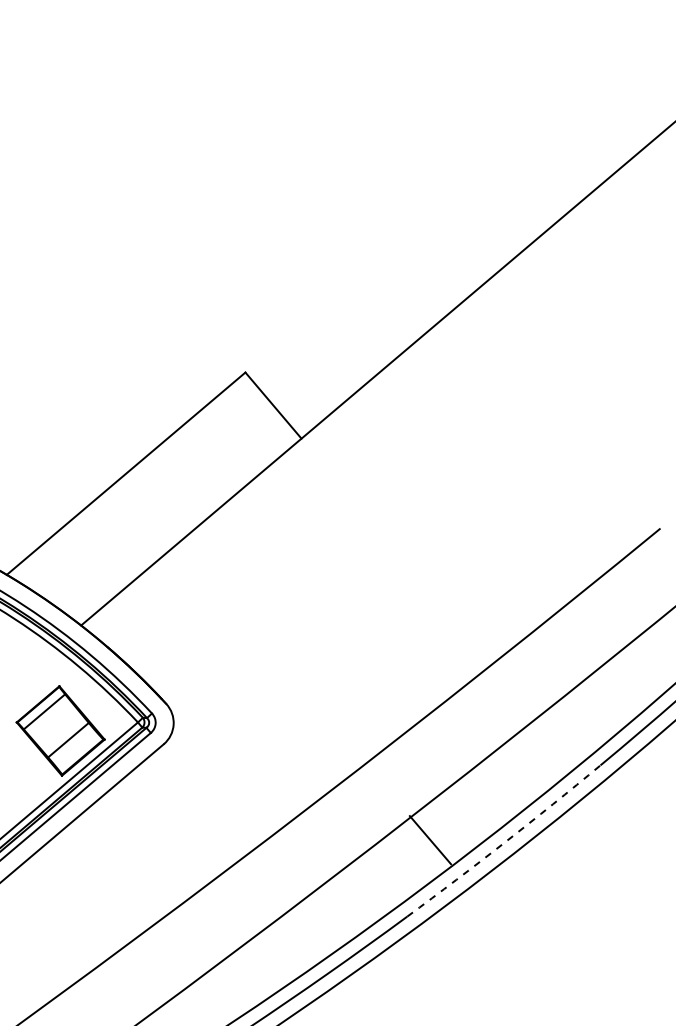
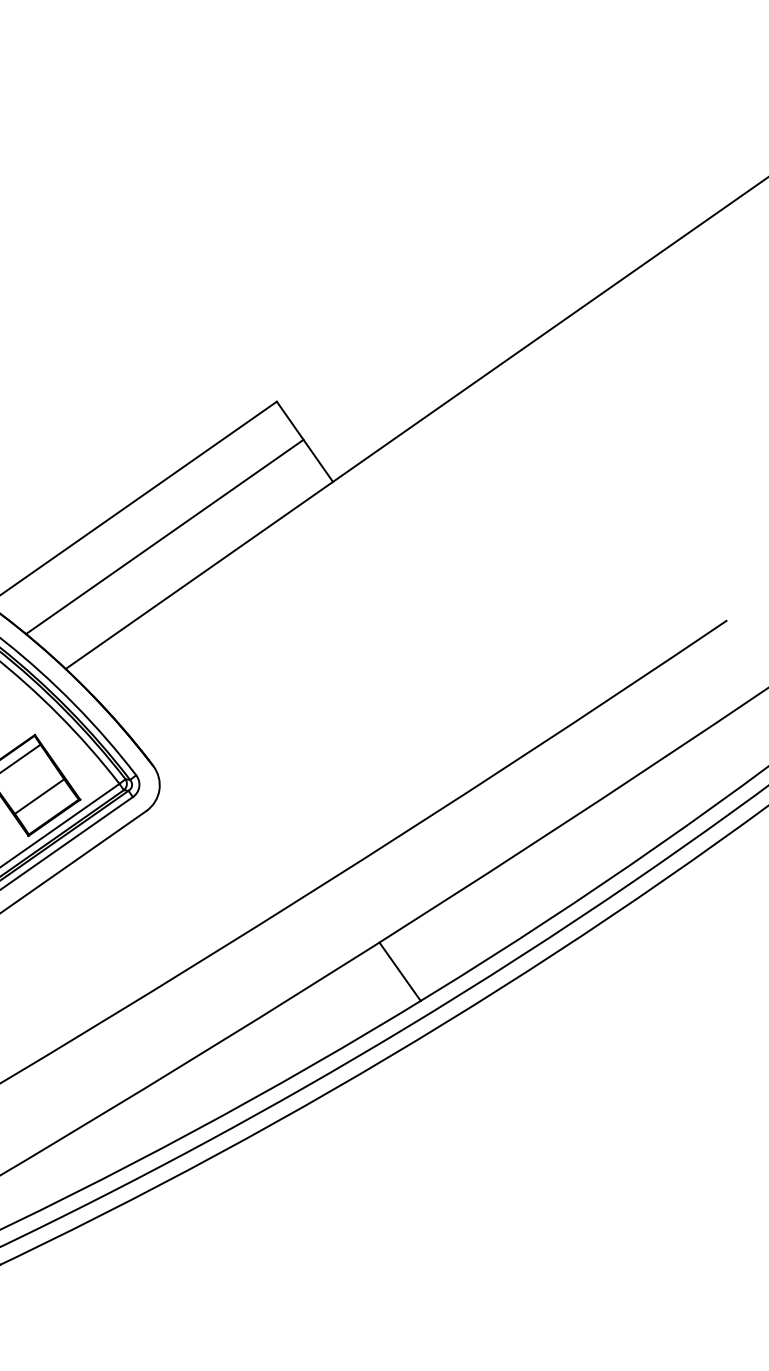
line: (157, 500) -> (164, 536), added
line: (429, 839) -> (399, 971), moved
arc: (504, 842) -> (519, 957), dashed -> solid

